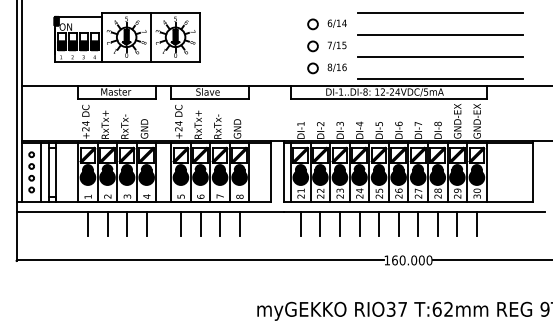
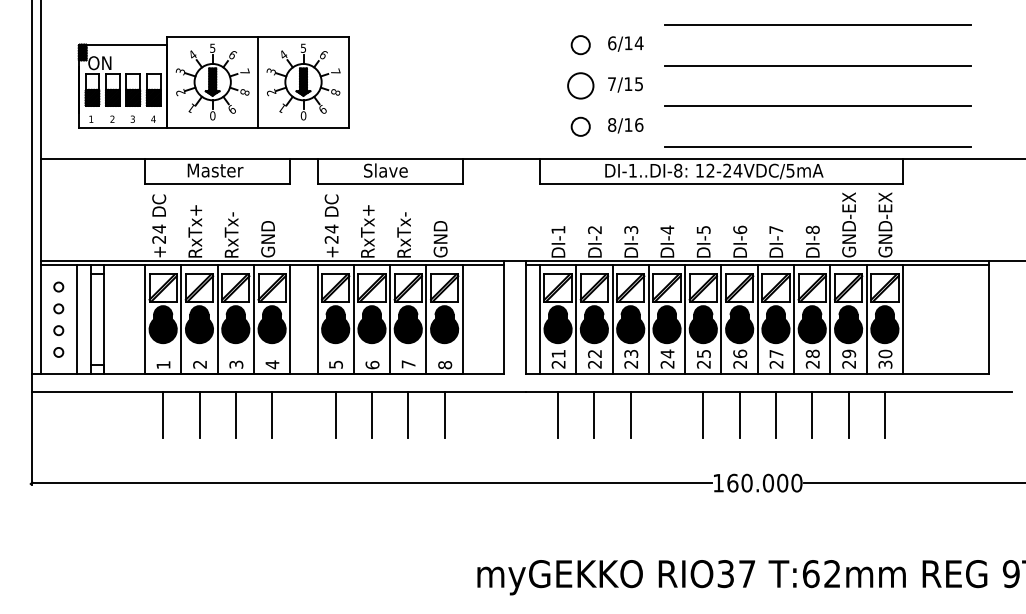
part: (126, 37) -> (212, 82), moved
circle: (312, 46) -> (579, 86), size x1.4
line: (359, 223) -> (667, 414), removed

